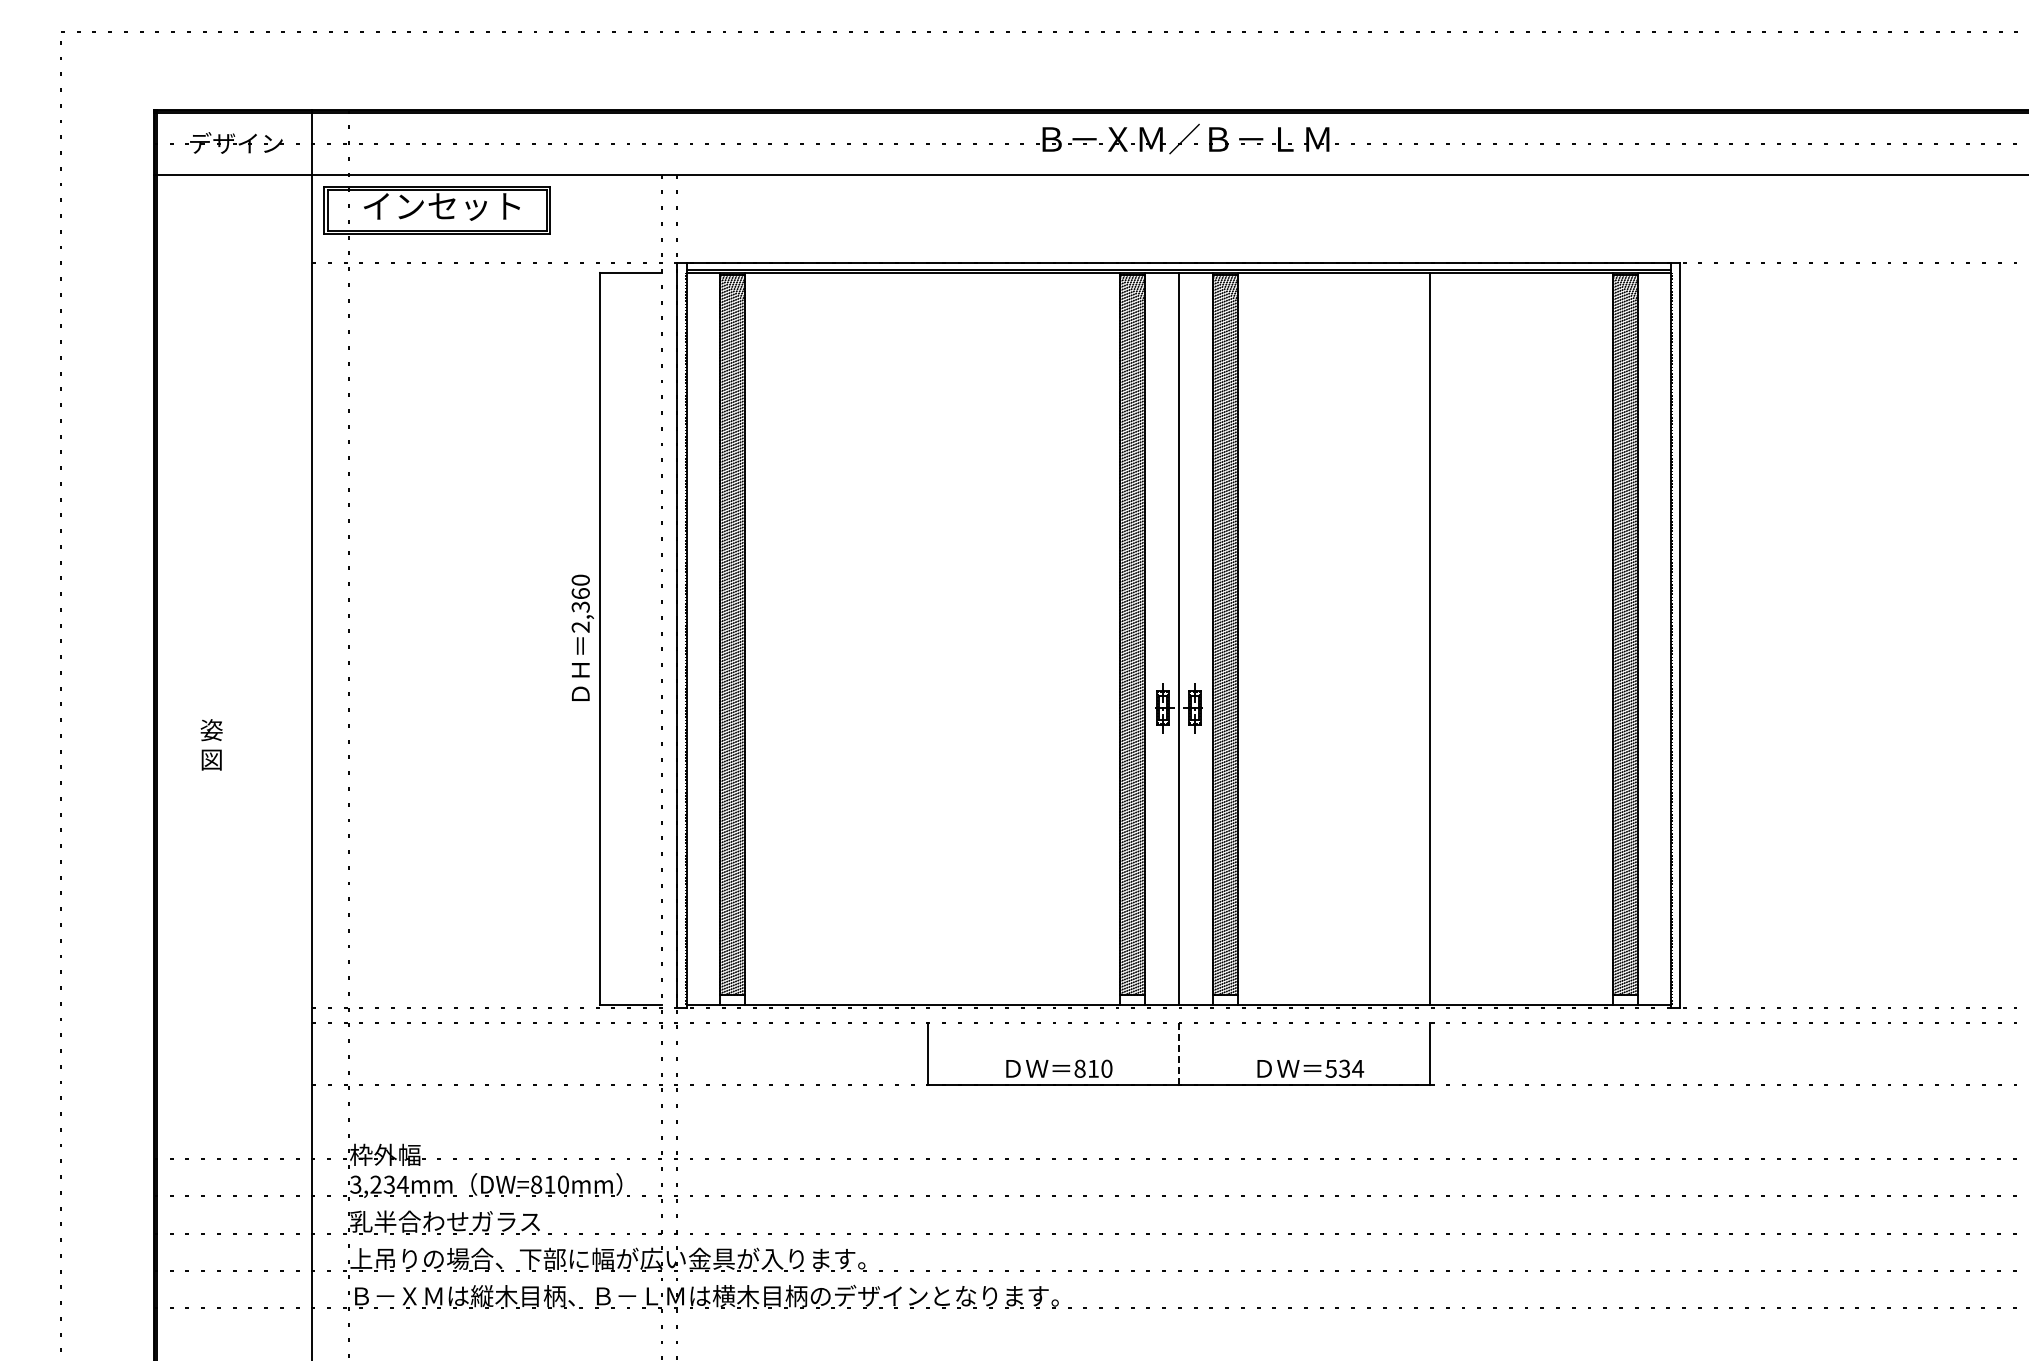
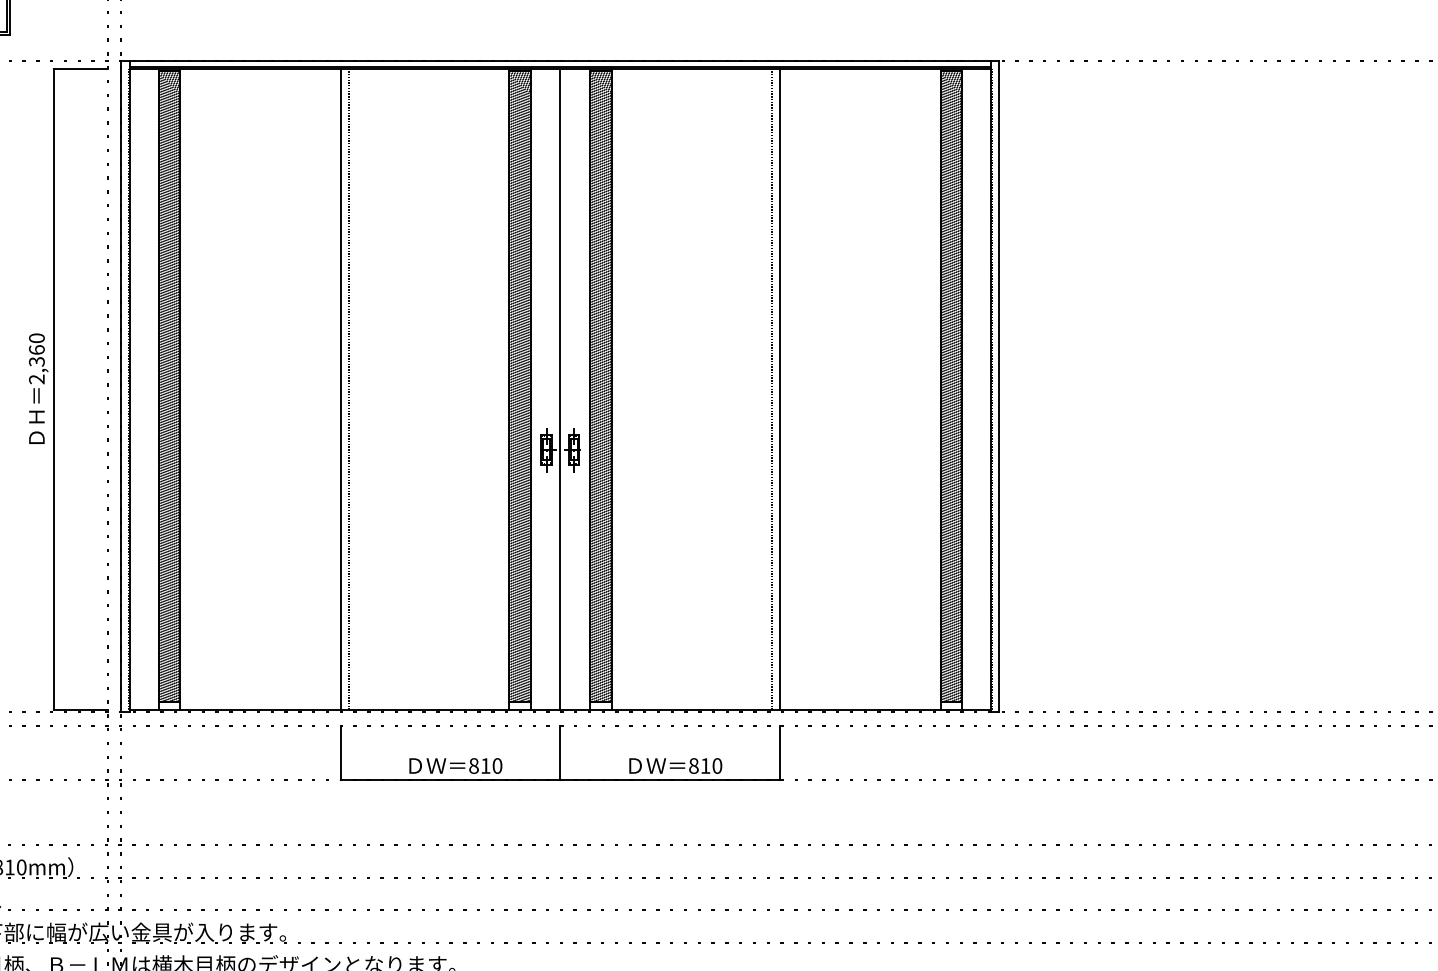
line: (927, 638) -> (340, 389), added
line: (936, 638) -> (348, 389), added
line: (1420, 638) -> (771, 389), added
line: (1178, 1053) -> (560, 752), dashed -> solid
text: (1344, 1068) -> (705, 765), 534 -> 810

